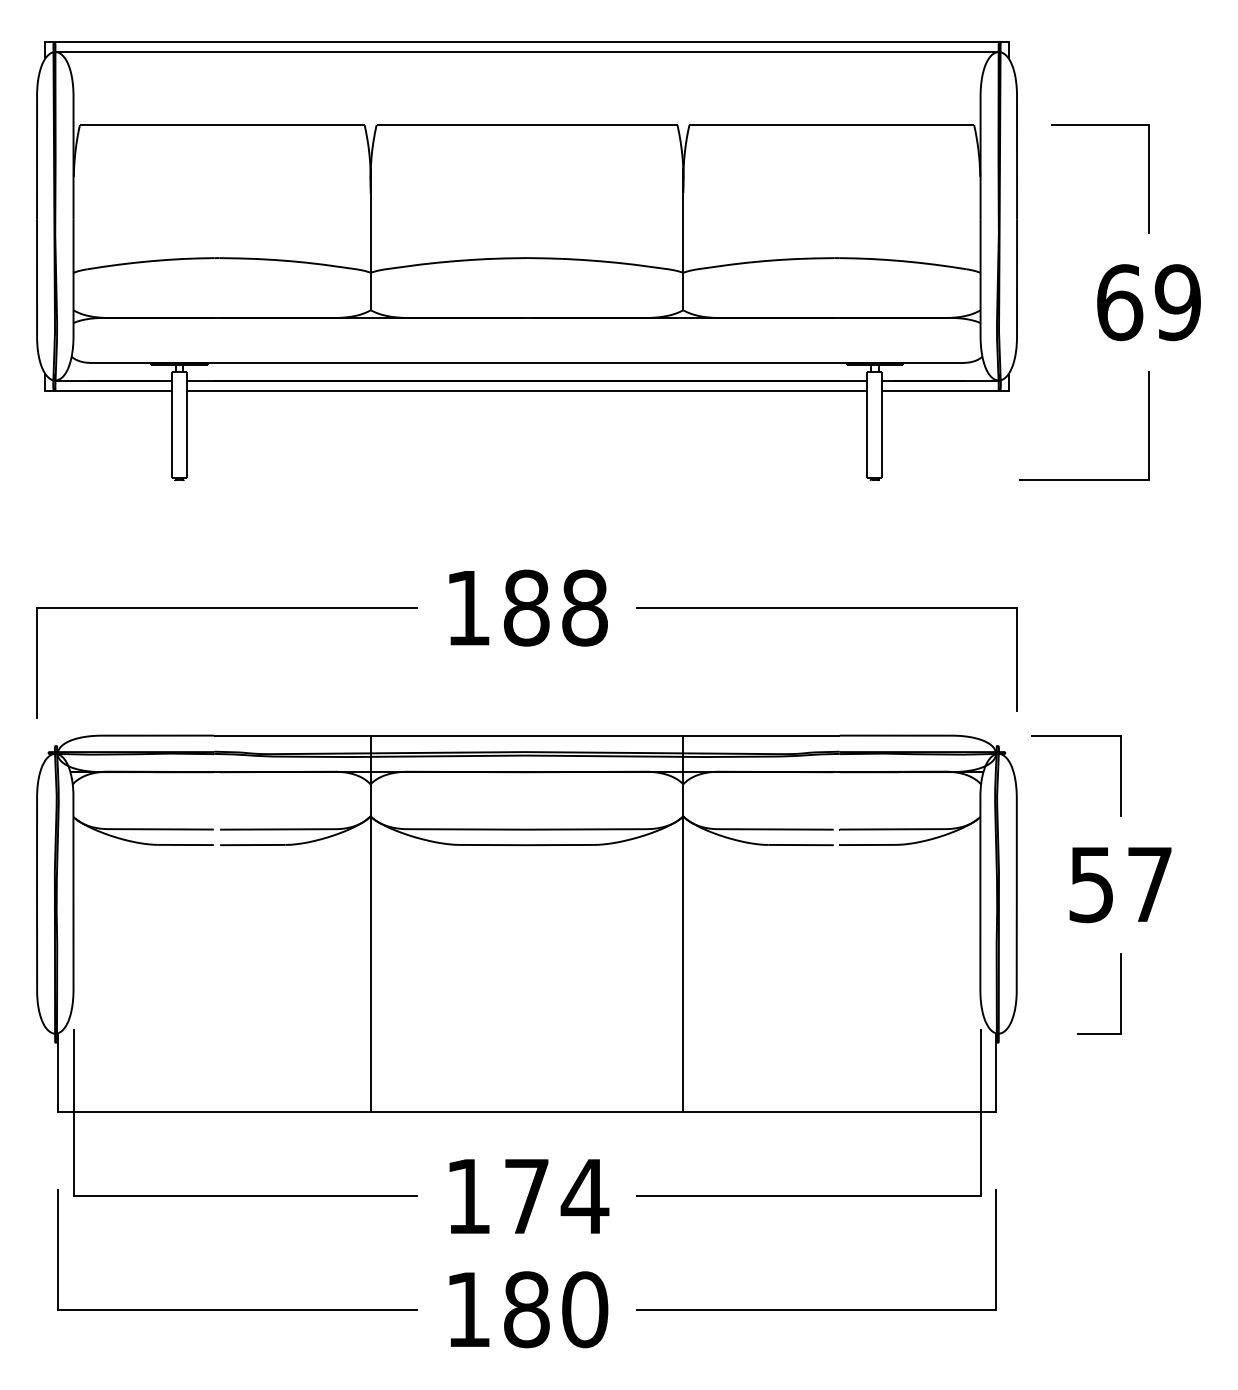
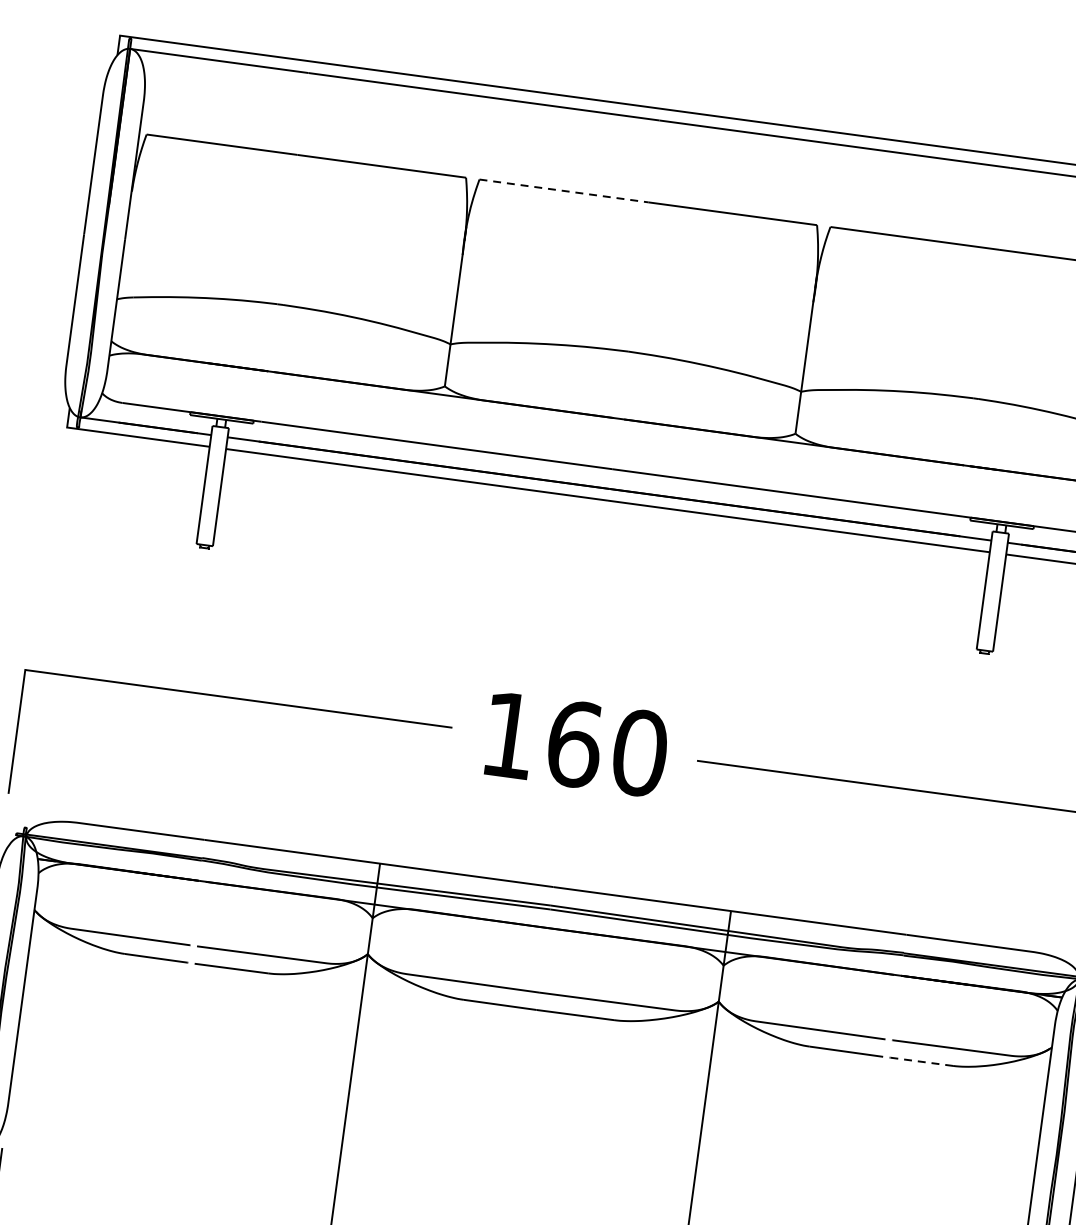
line: (452, 125) -> (564, 191), solid -> dashed
text: (555, 607) -> (607, 747), 188 -> 160
line: (867, 844) -> (921, 1061), solid -> dashed

